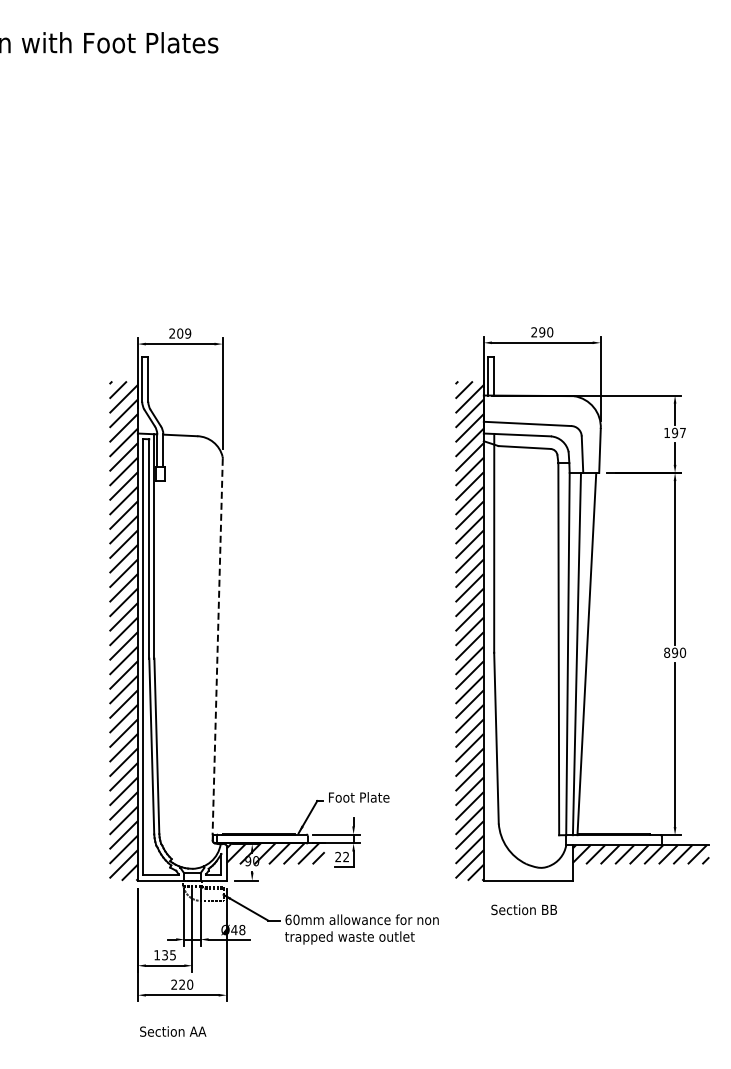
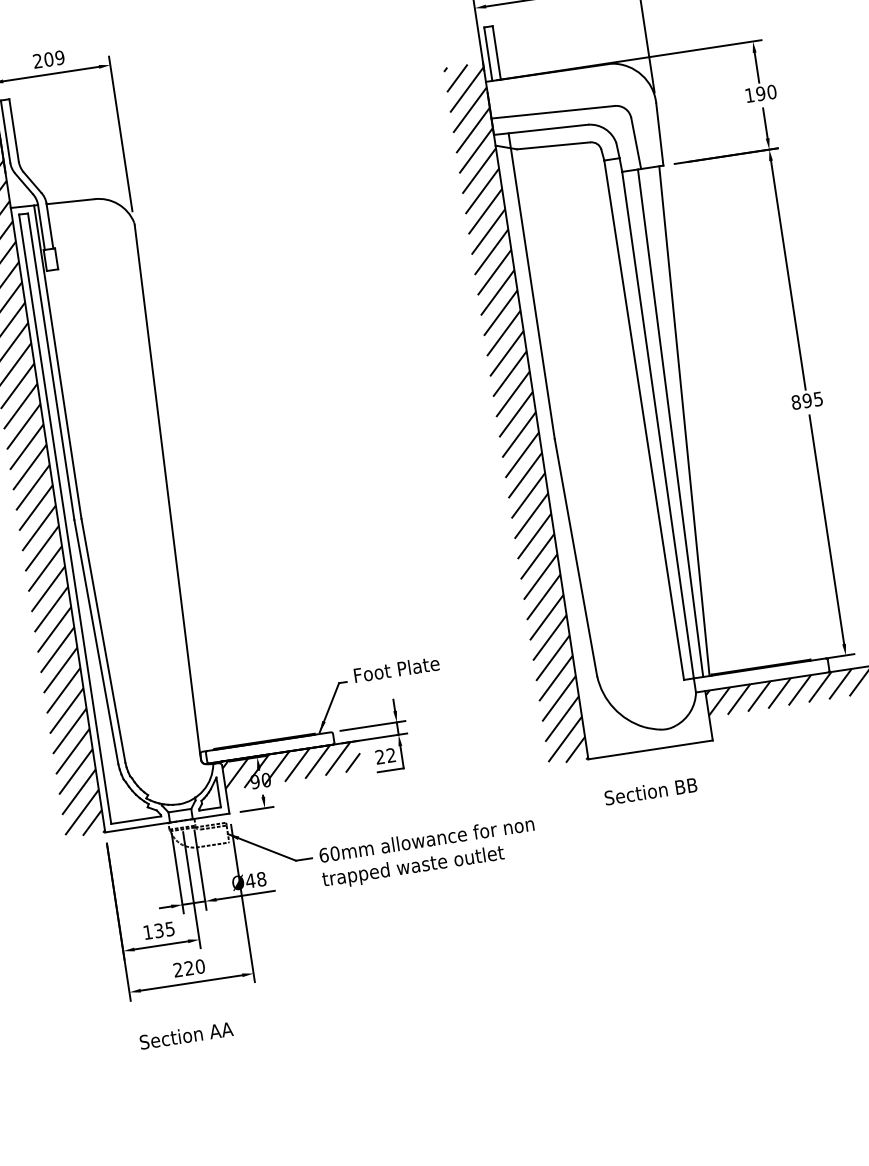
text: (682, 432) -> (771, 91), 197 -> 190
line: (217, 647) -> (167, 489), dashed -> solid
text: (682, 652) -> (817, 398), 890 -> 895

